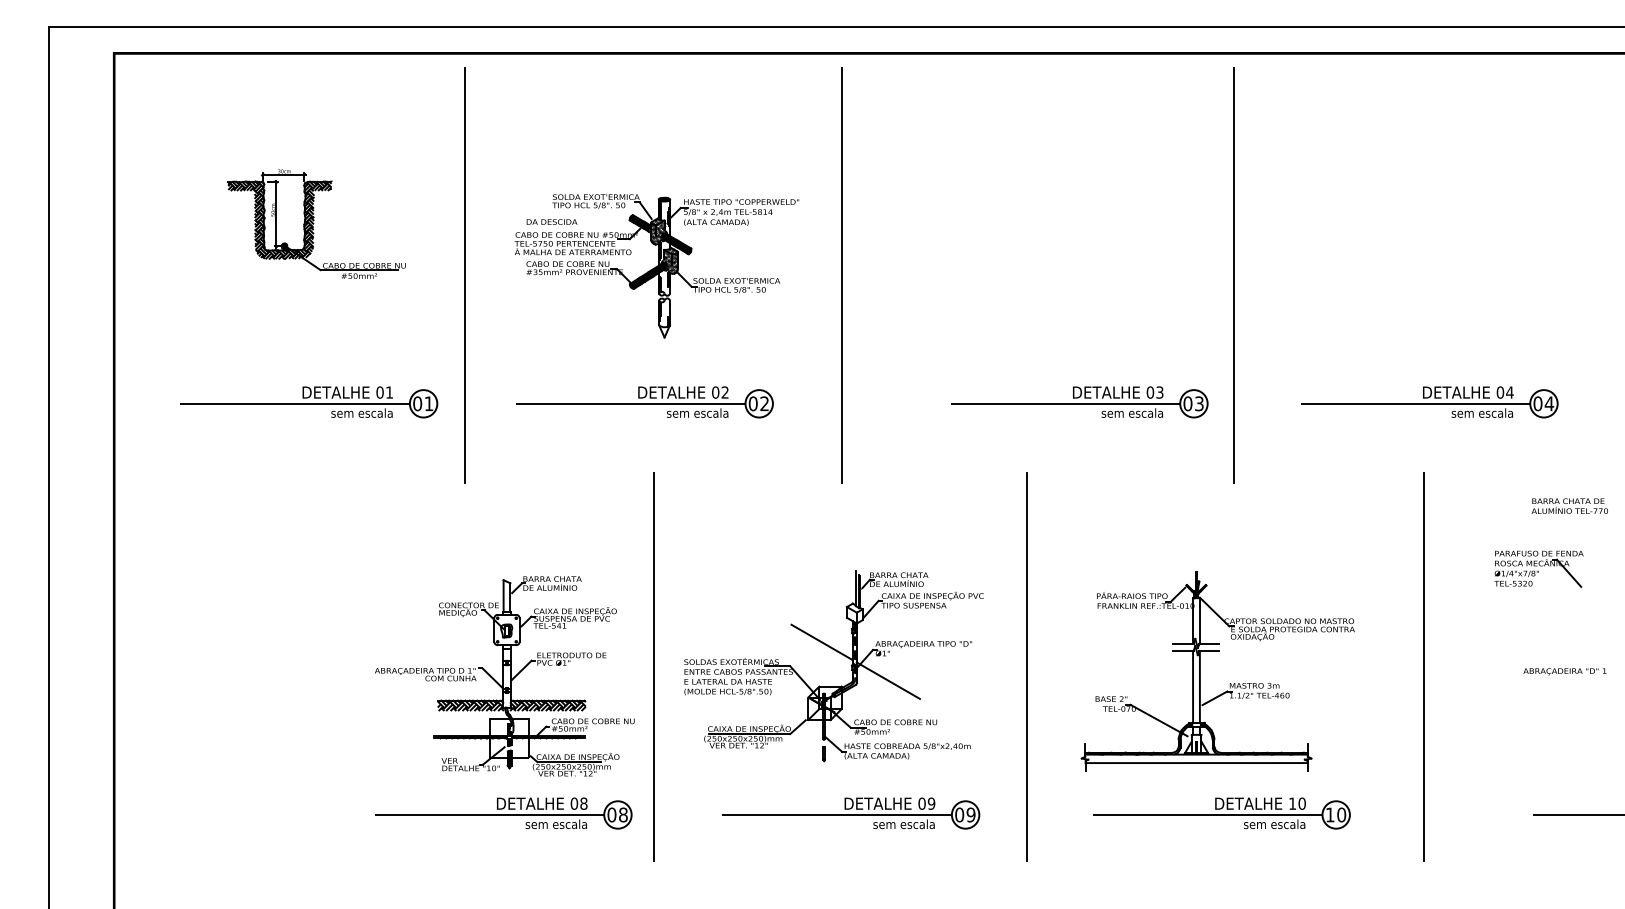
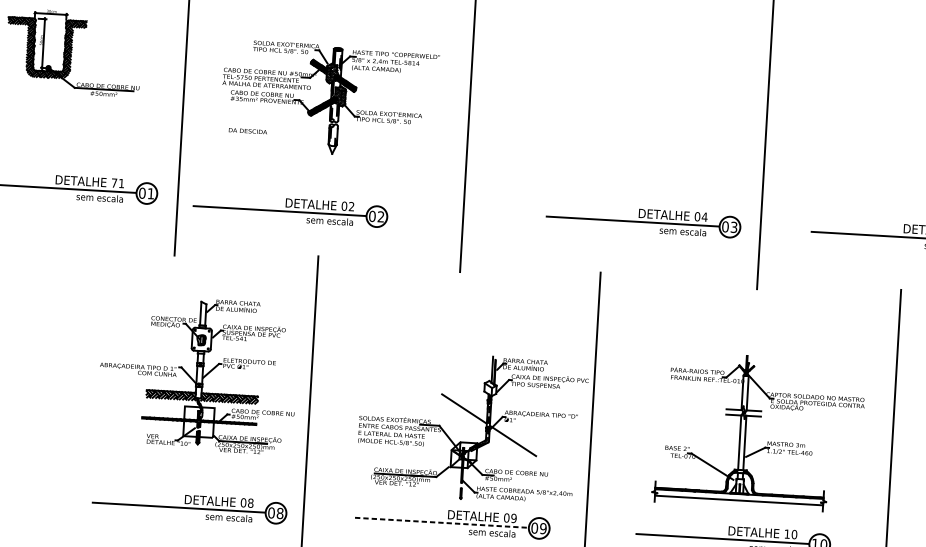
text: (551, 221) -> (247, 130), moved
text: (379, 392) -> (114, 183), 01 -> 71
text: (1159, 392) -> (704, 217), 03 -> 04
part: (644, 402) -> (290, 210), moved
part: (840, 654) -> (477, 418), moved
part: (504, 676) -> (197, 374), moved
part: (1229, 683) -> (767, 441), moved
line: (837, 814) -> (442, 522), solid -> dashed

